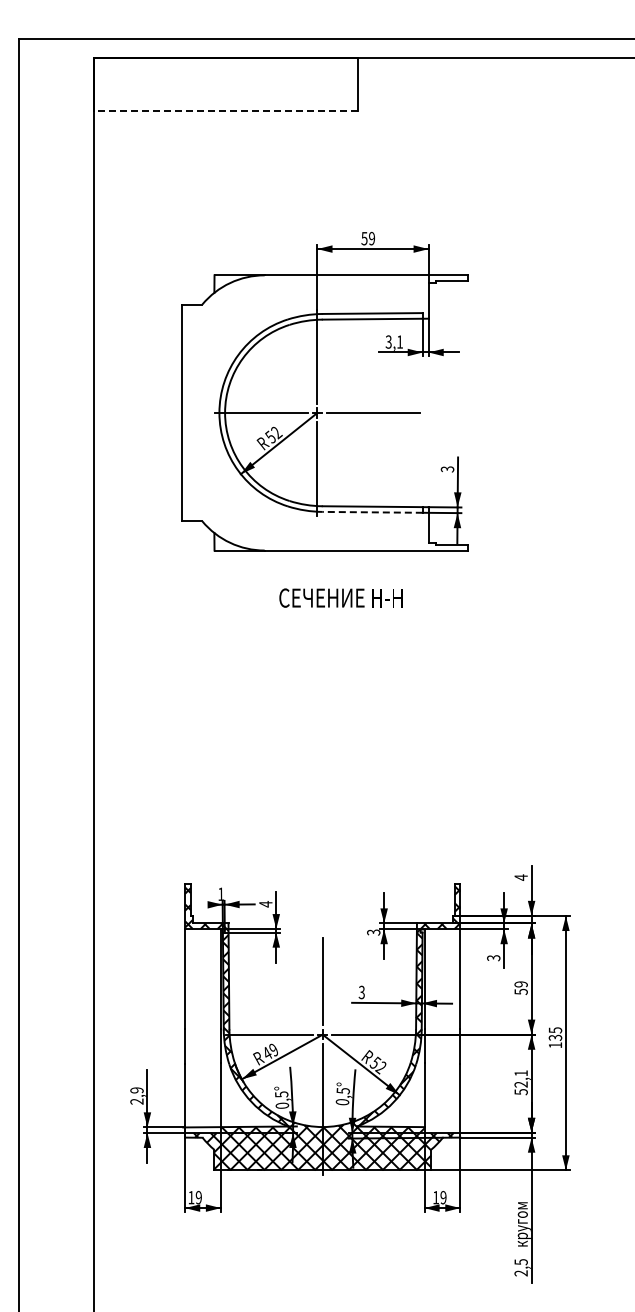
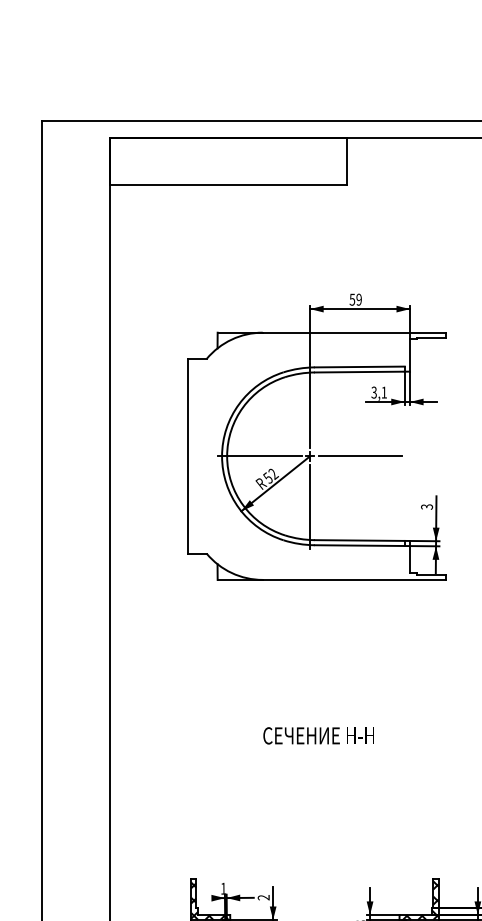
line: (226, 110) -> (228, 184), dashed -> solid
line: (372, 512) -> (359, 545), dashed -> solid
text: (340, 597) -> (318, 735), moved
text: (265, 904) -> (263, 897), 4 -> 2

